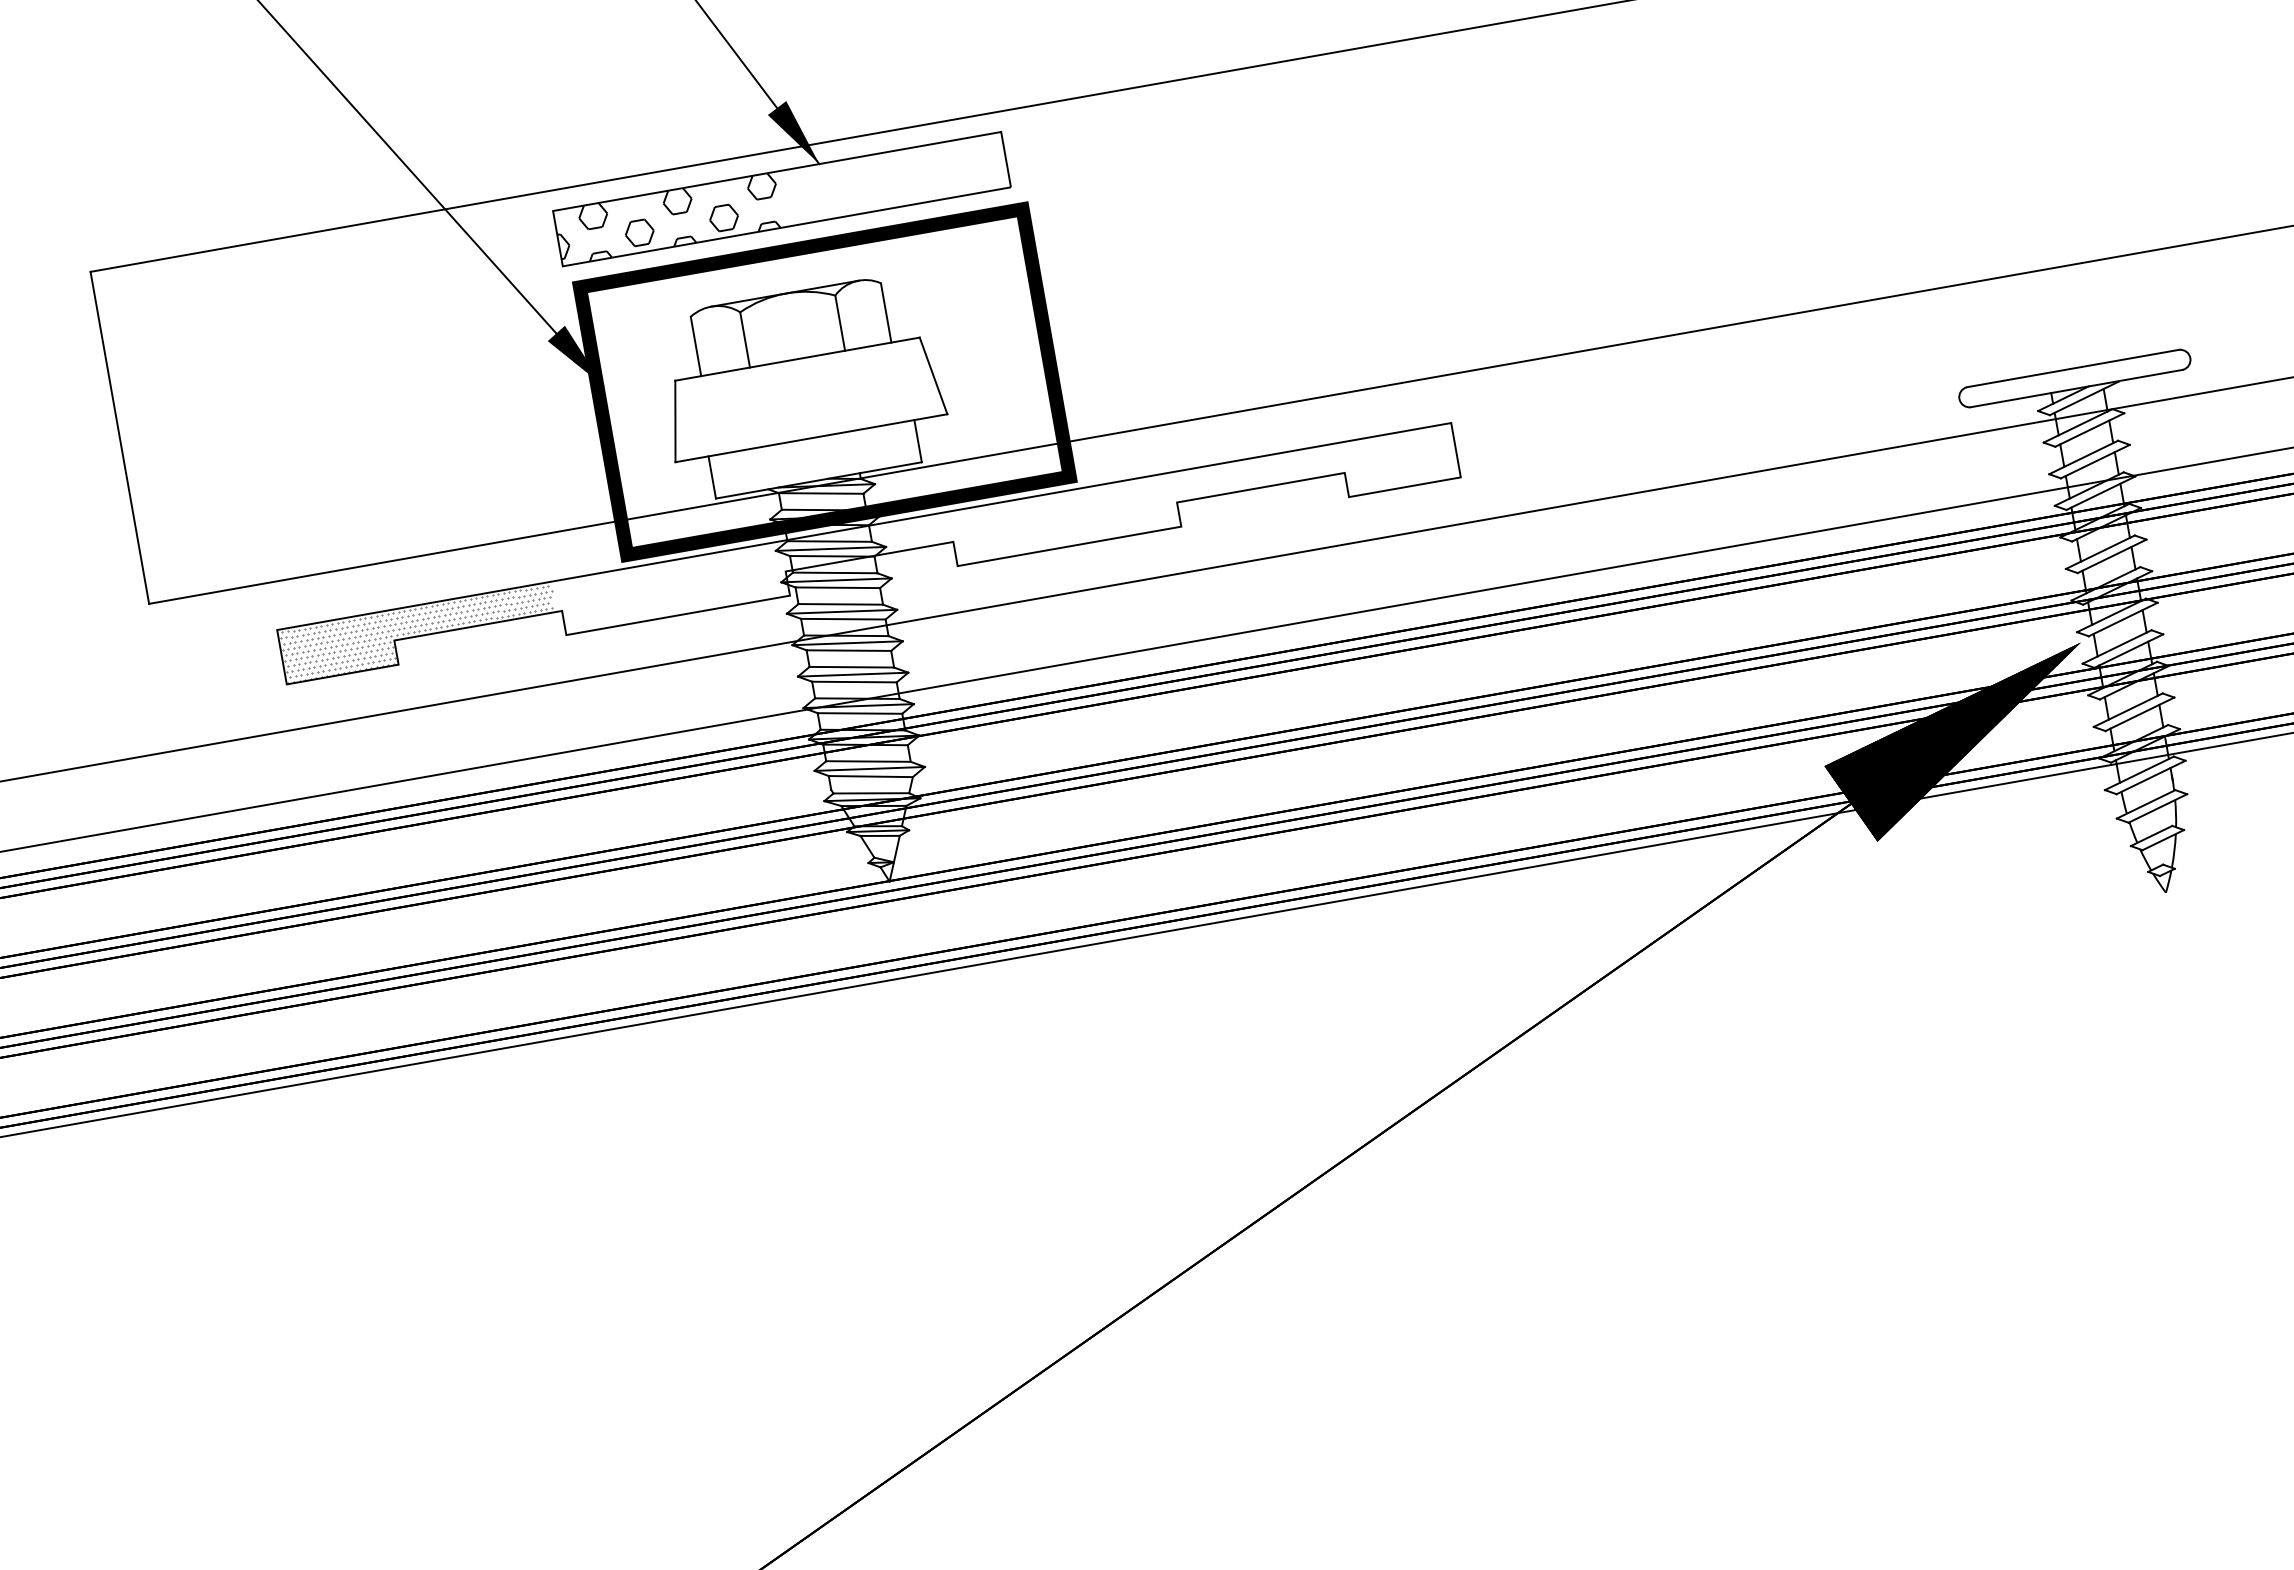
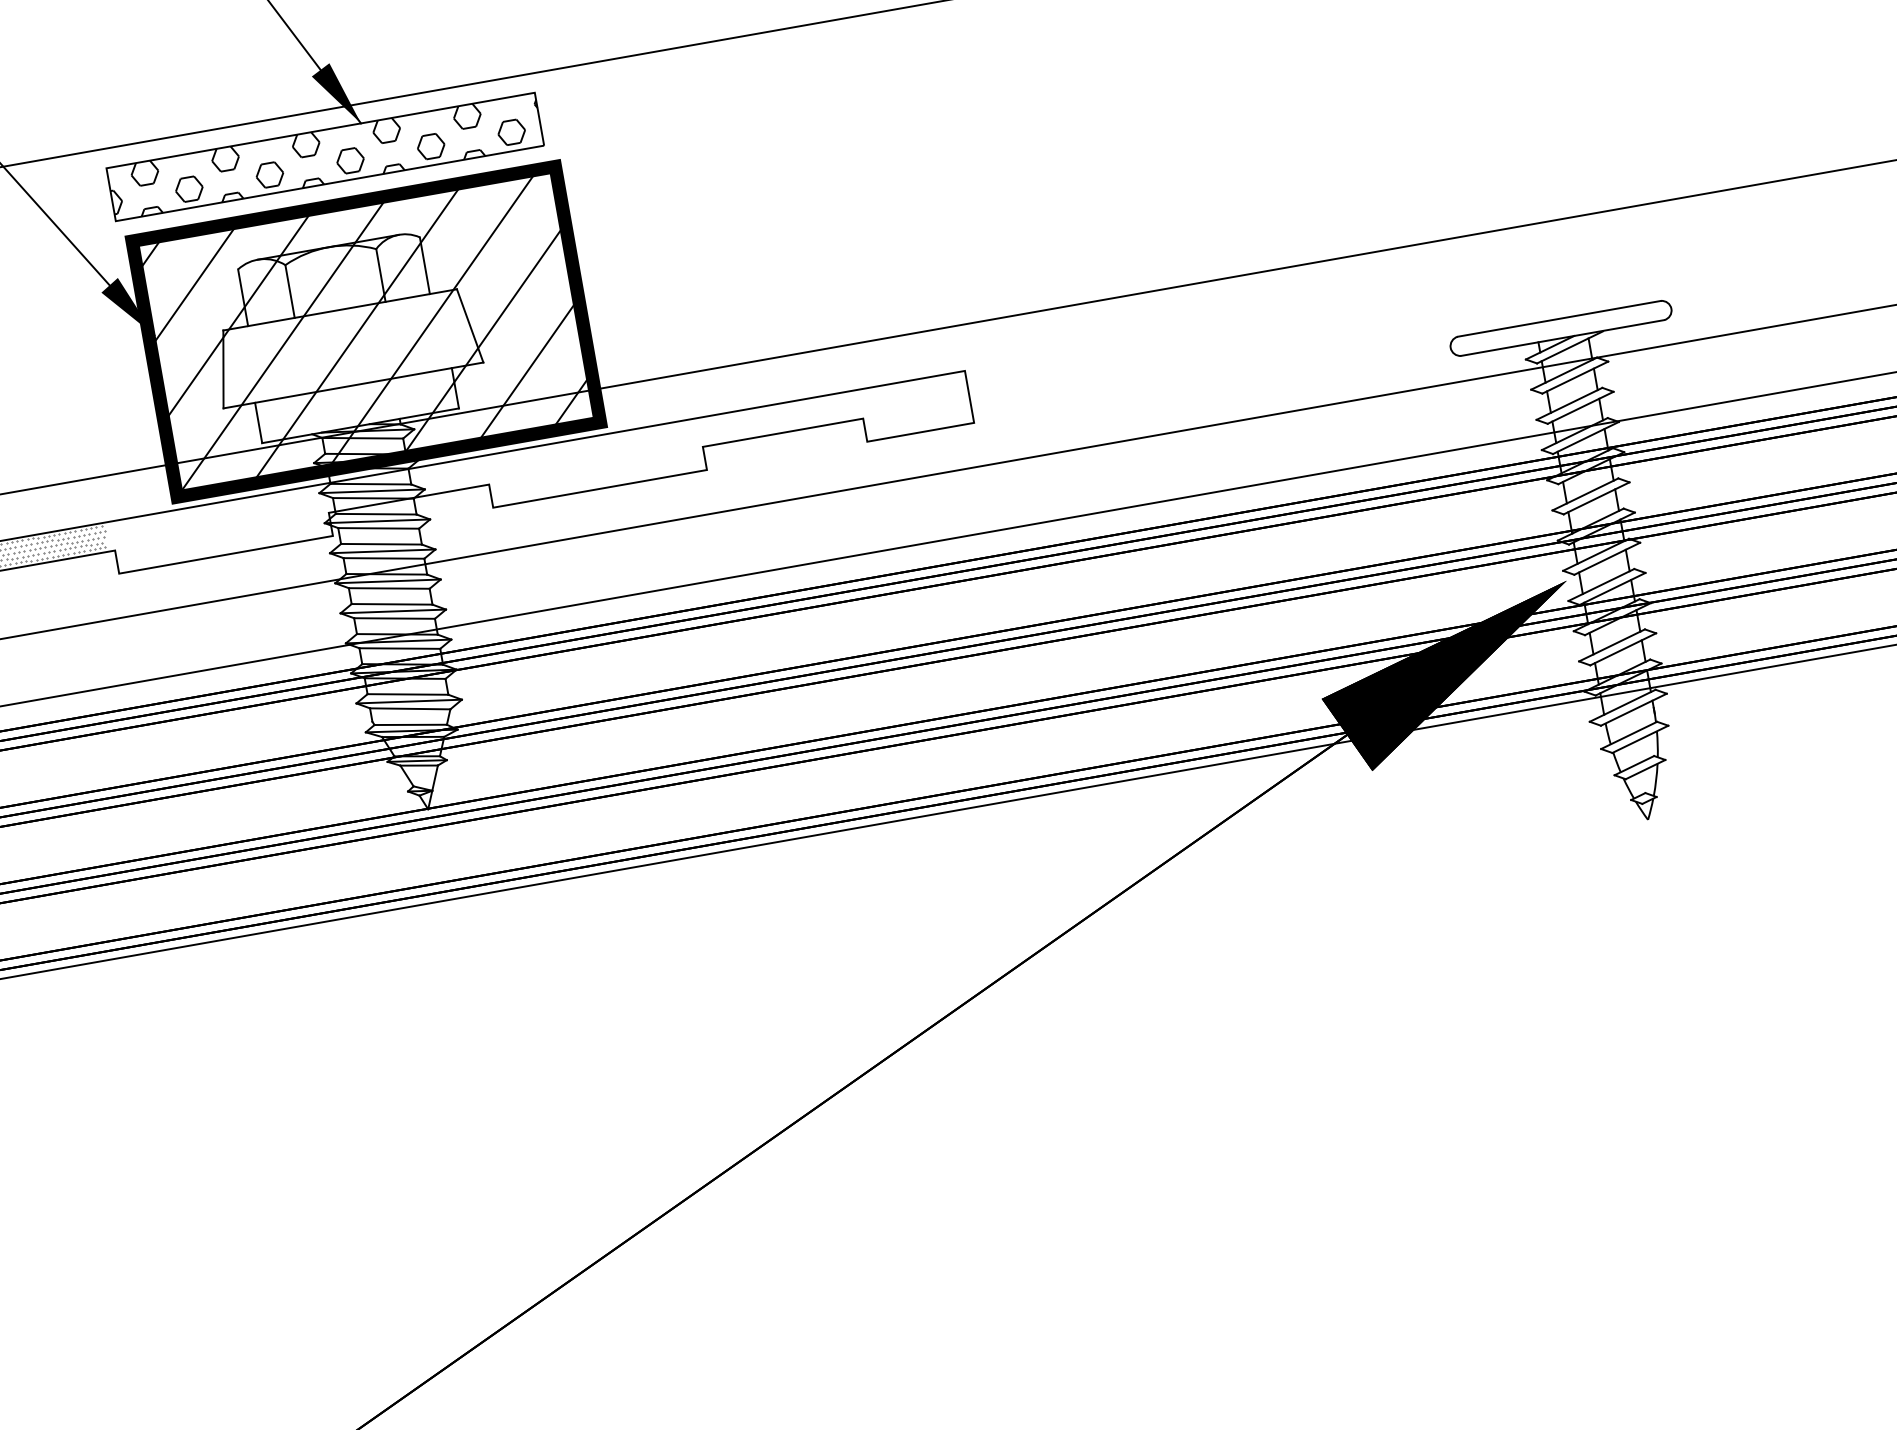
hatch: (899, 177) -> (437, 136), added
hatch: (822, 383) -> (364, 333), added

